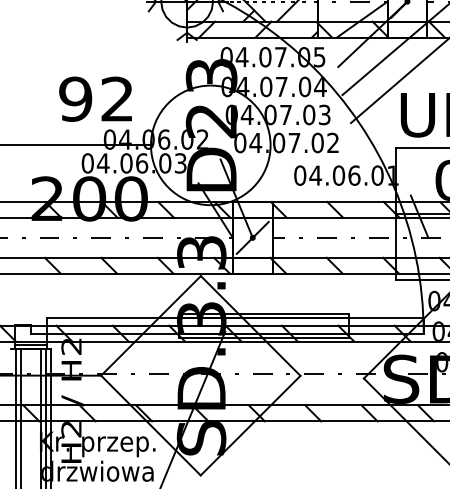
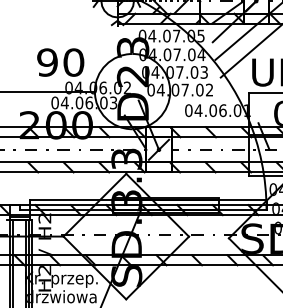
text: (116, 99) -> (73, 62), 92 -> 90

